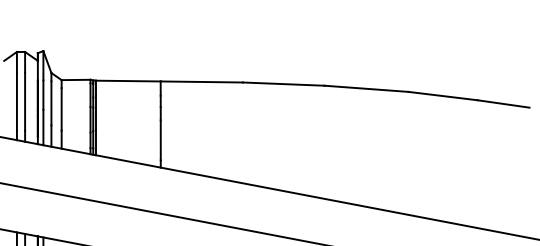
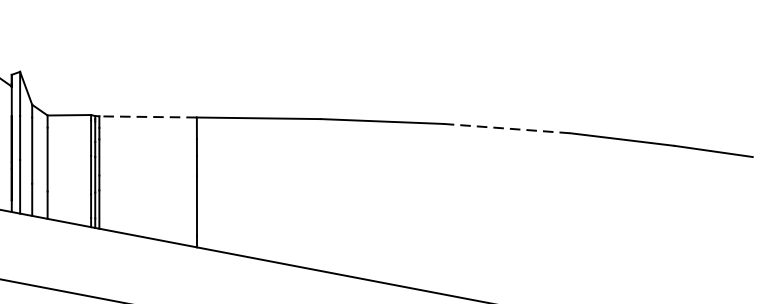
line: (127, 81) -> (146, 117), solid -> dashed
line: (366, 88) -> (507, 128), solid -> dashed

